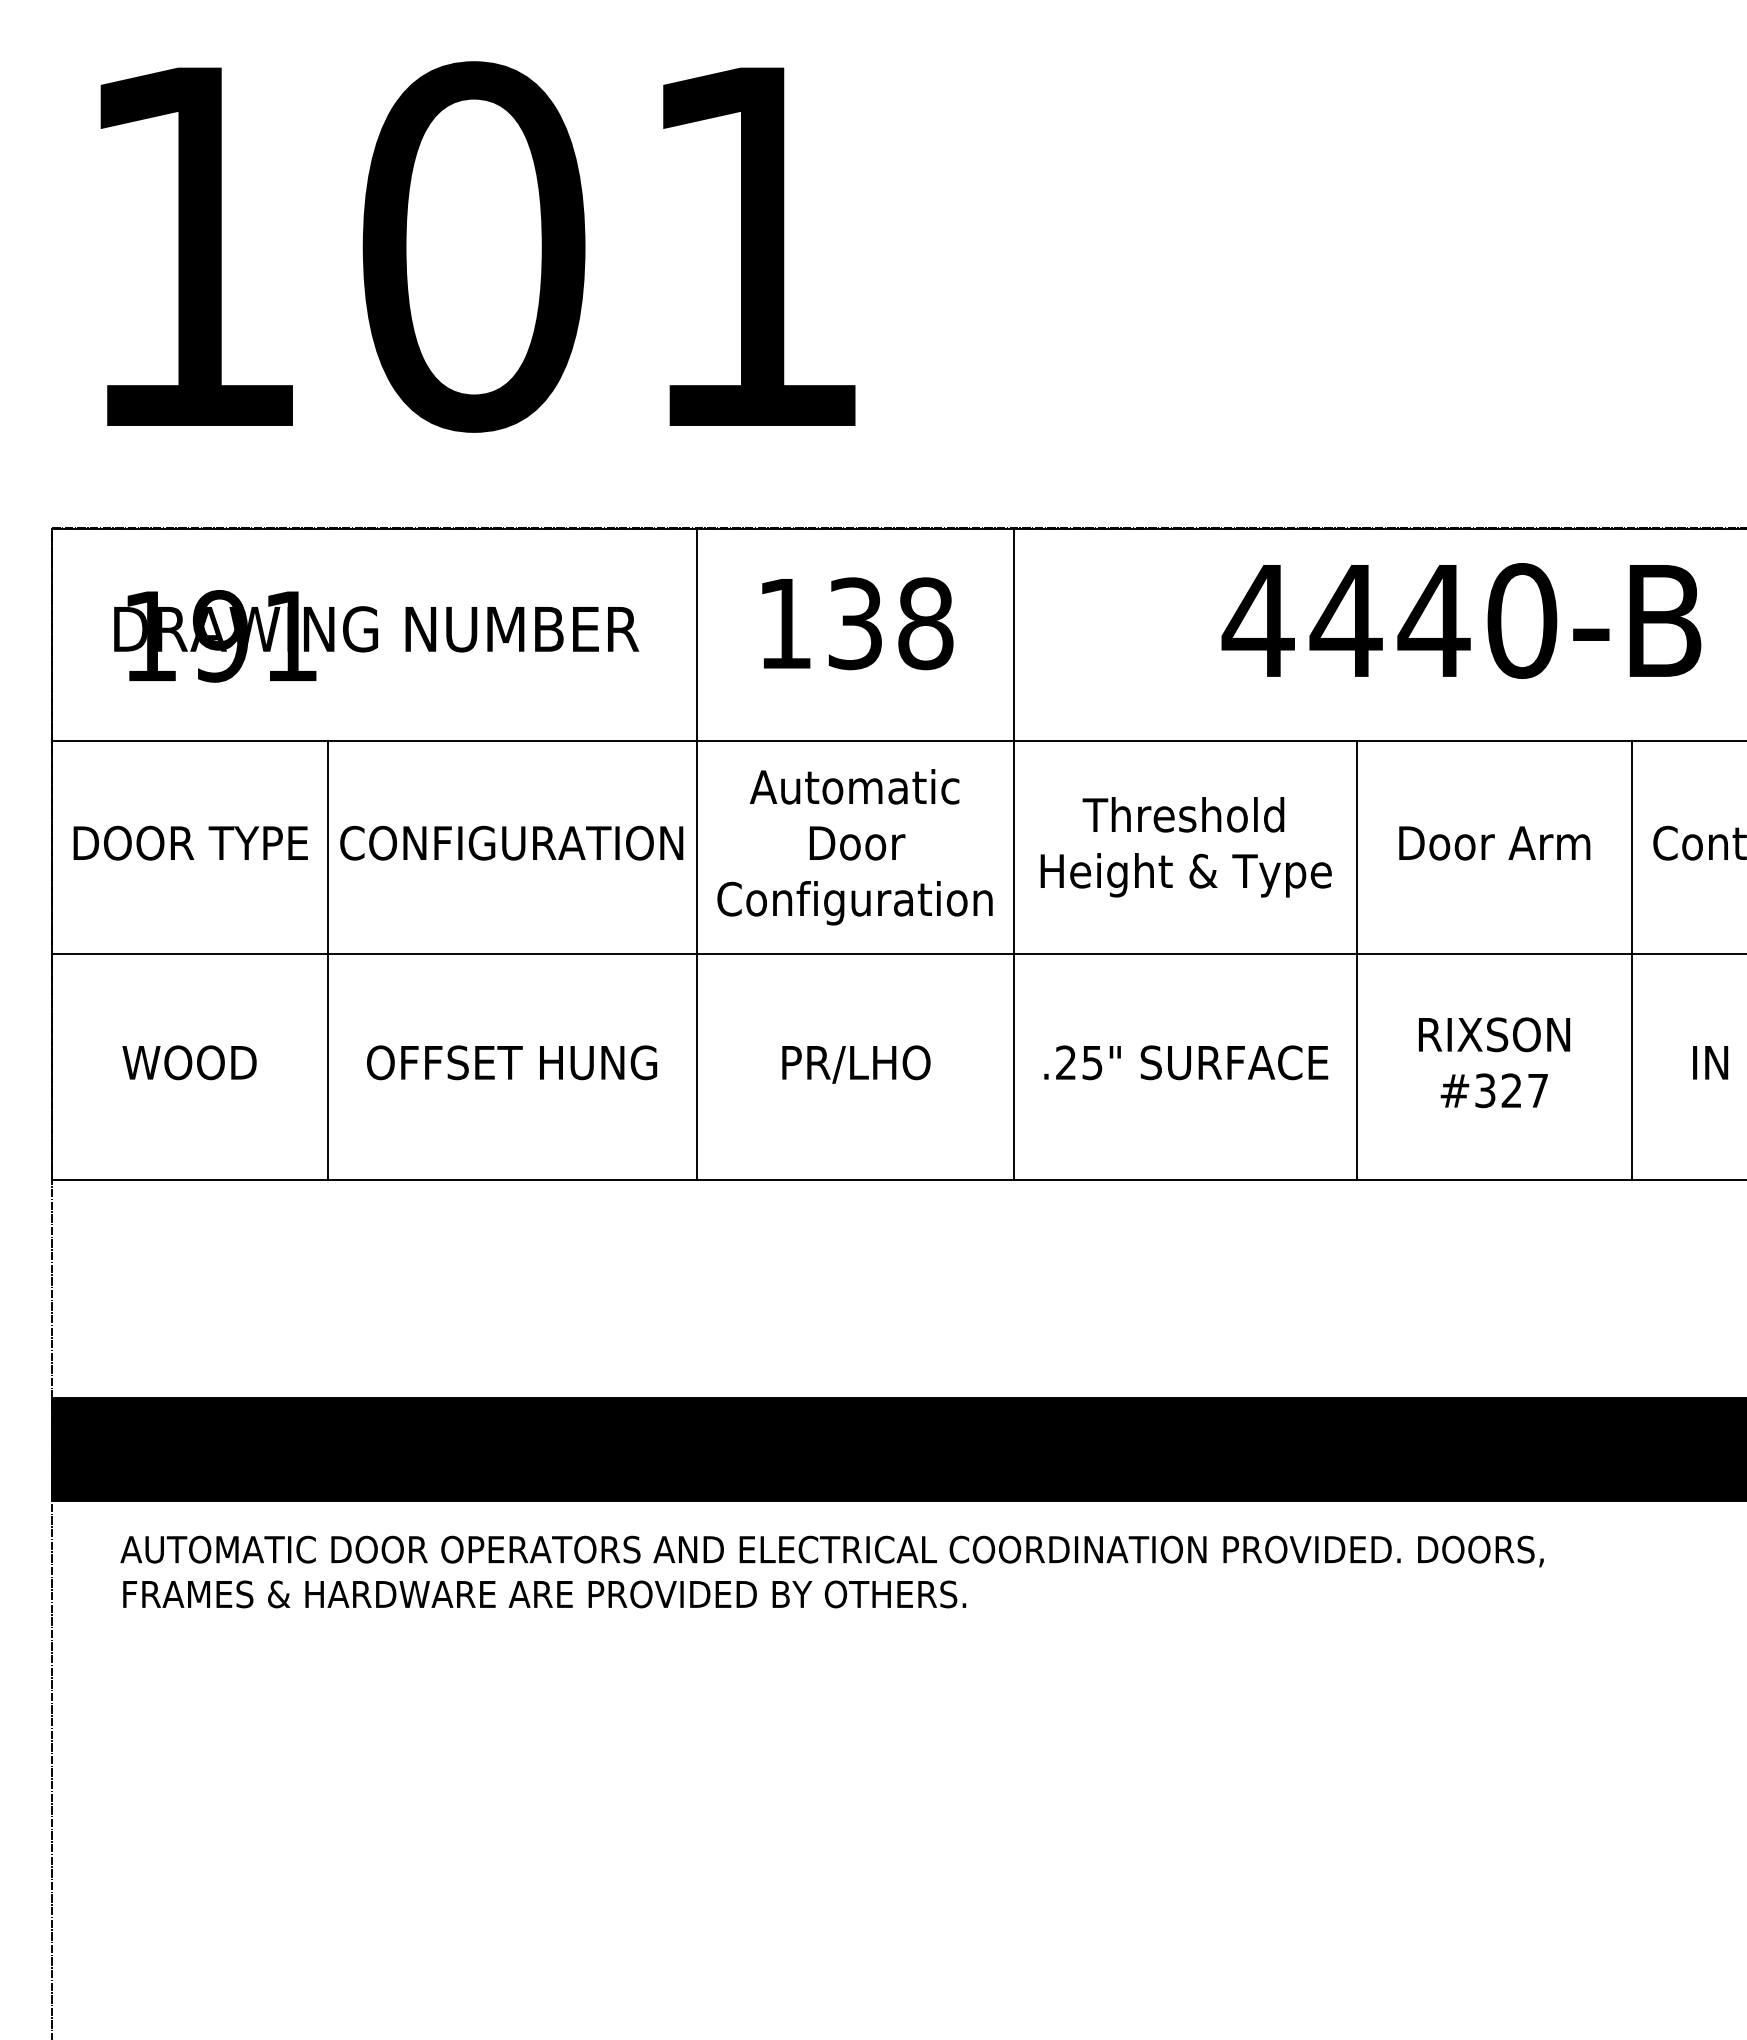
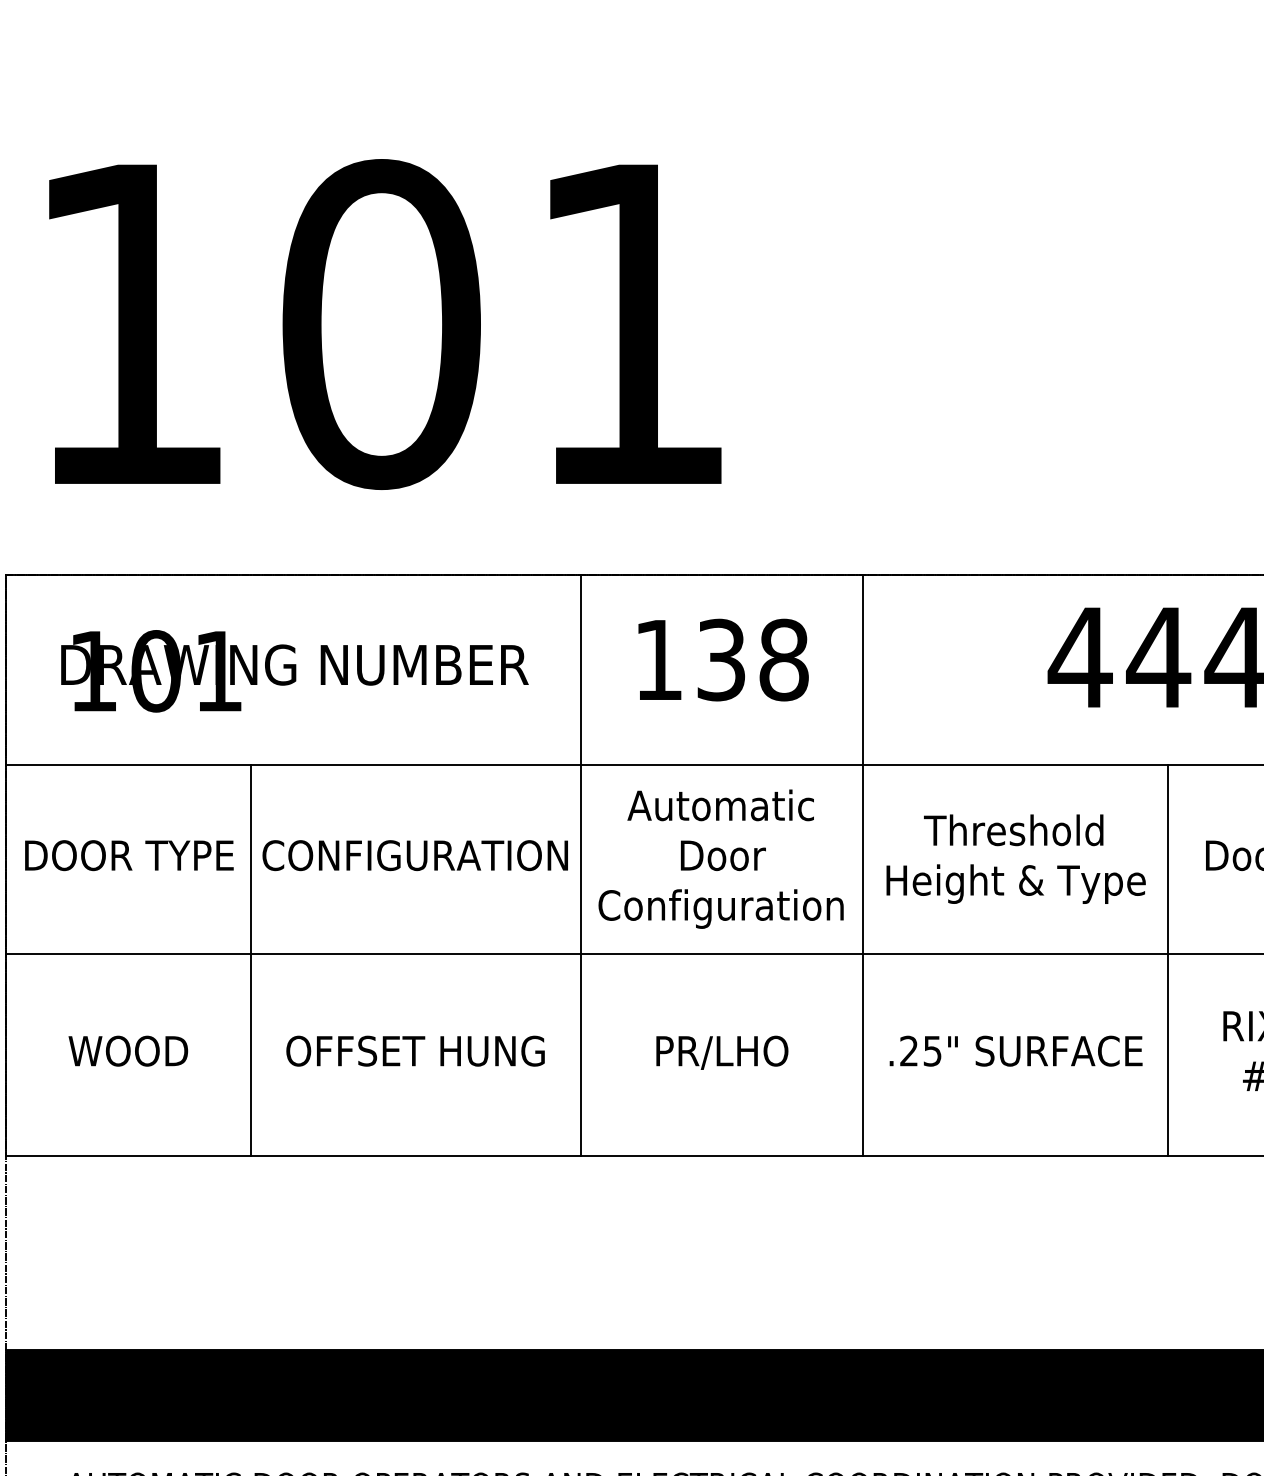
text: (220, 636) -> (155, 671), 191 -> 101

